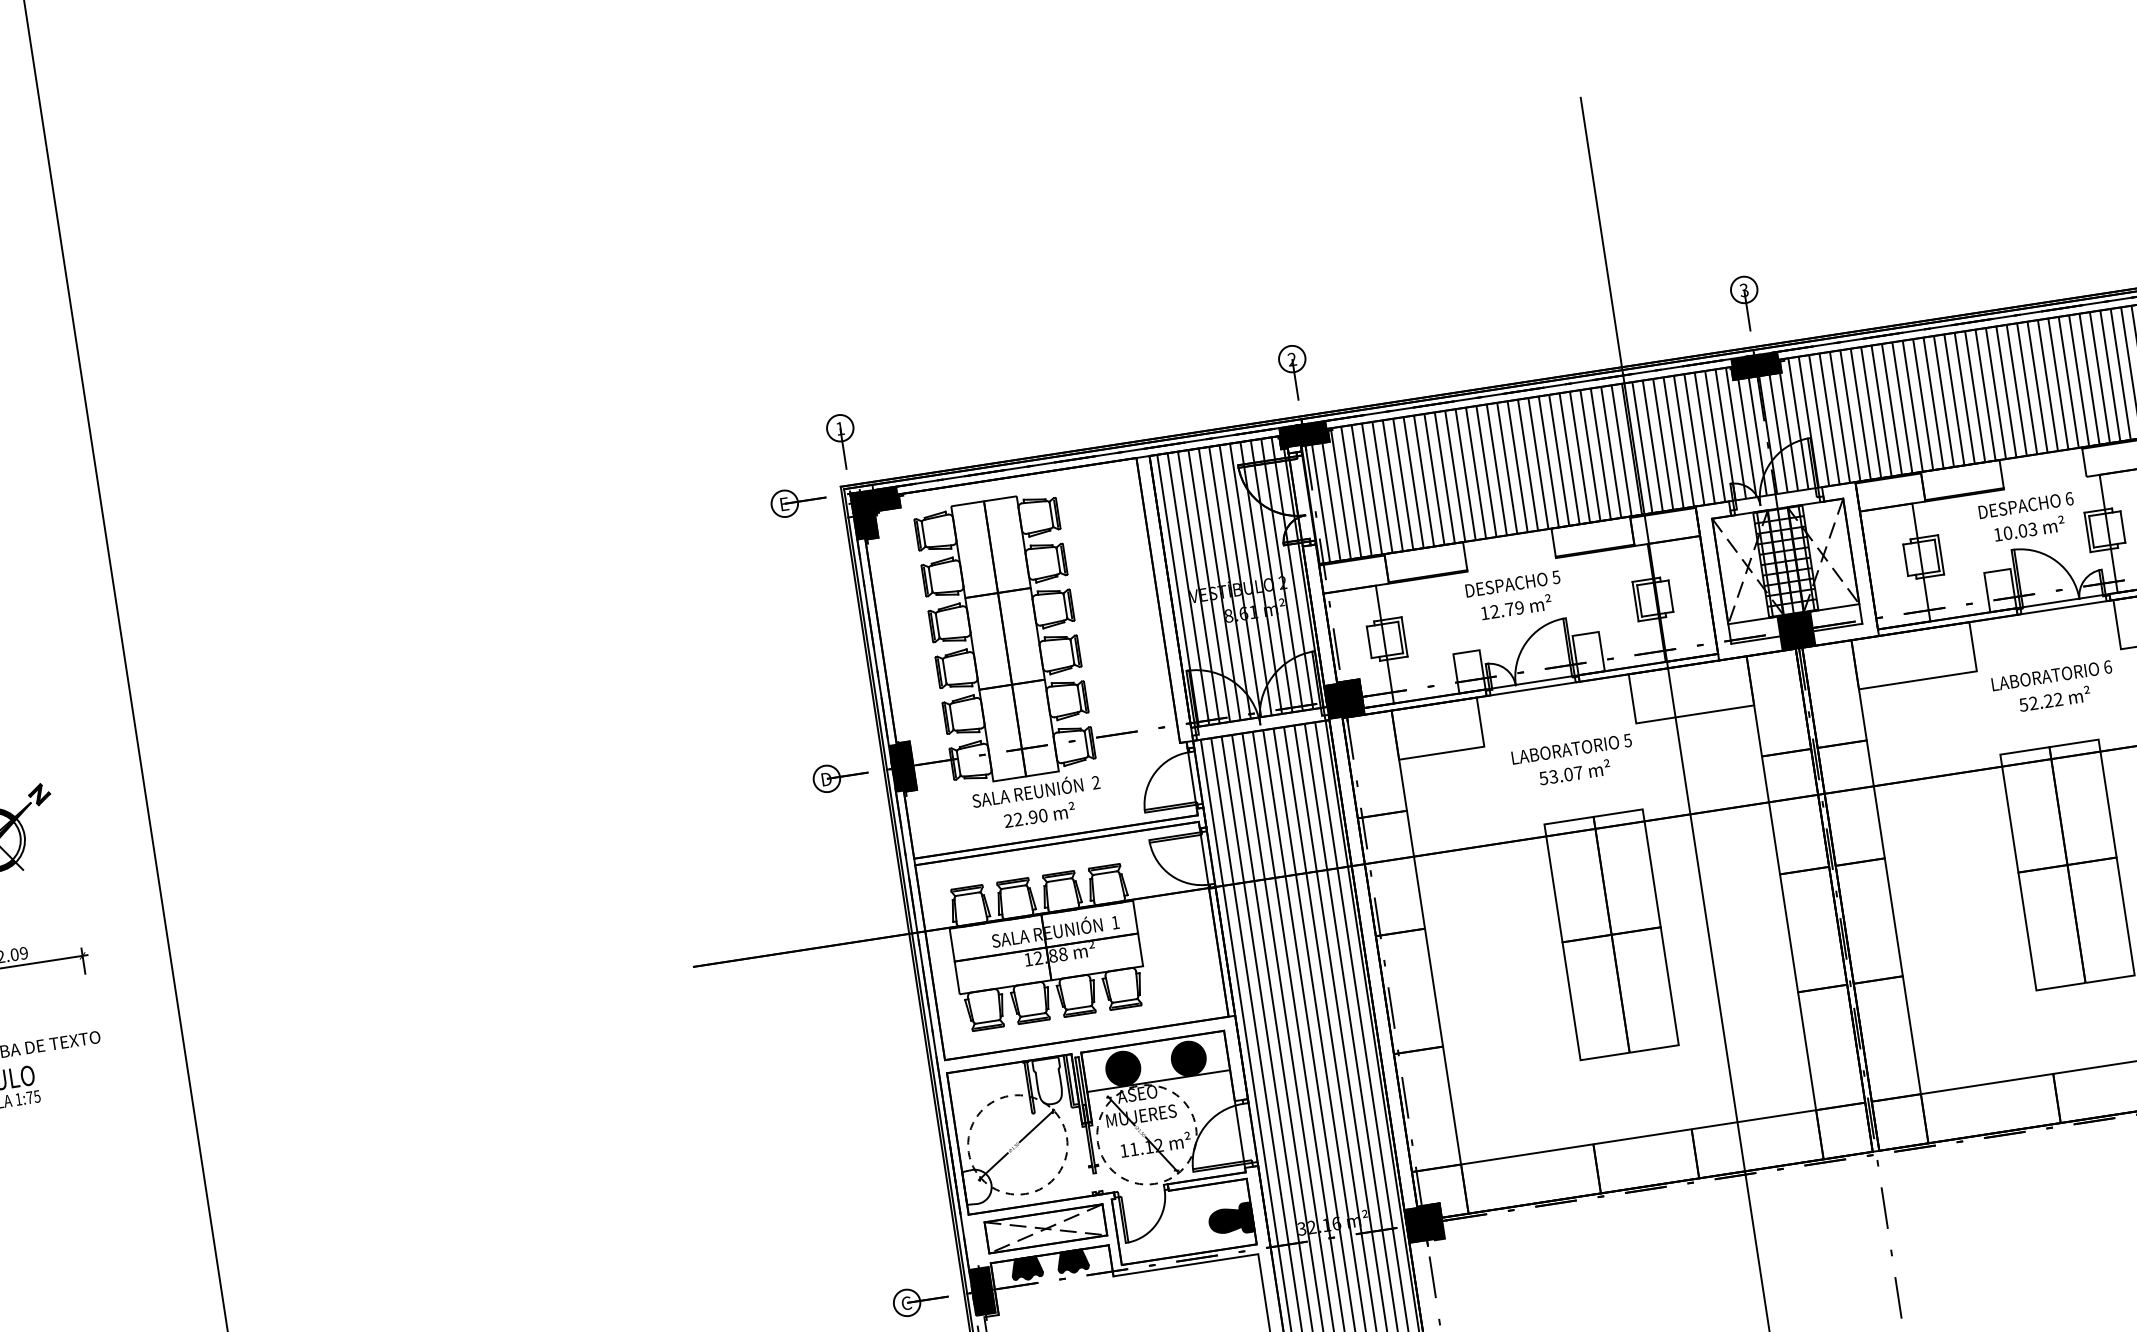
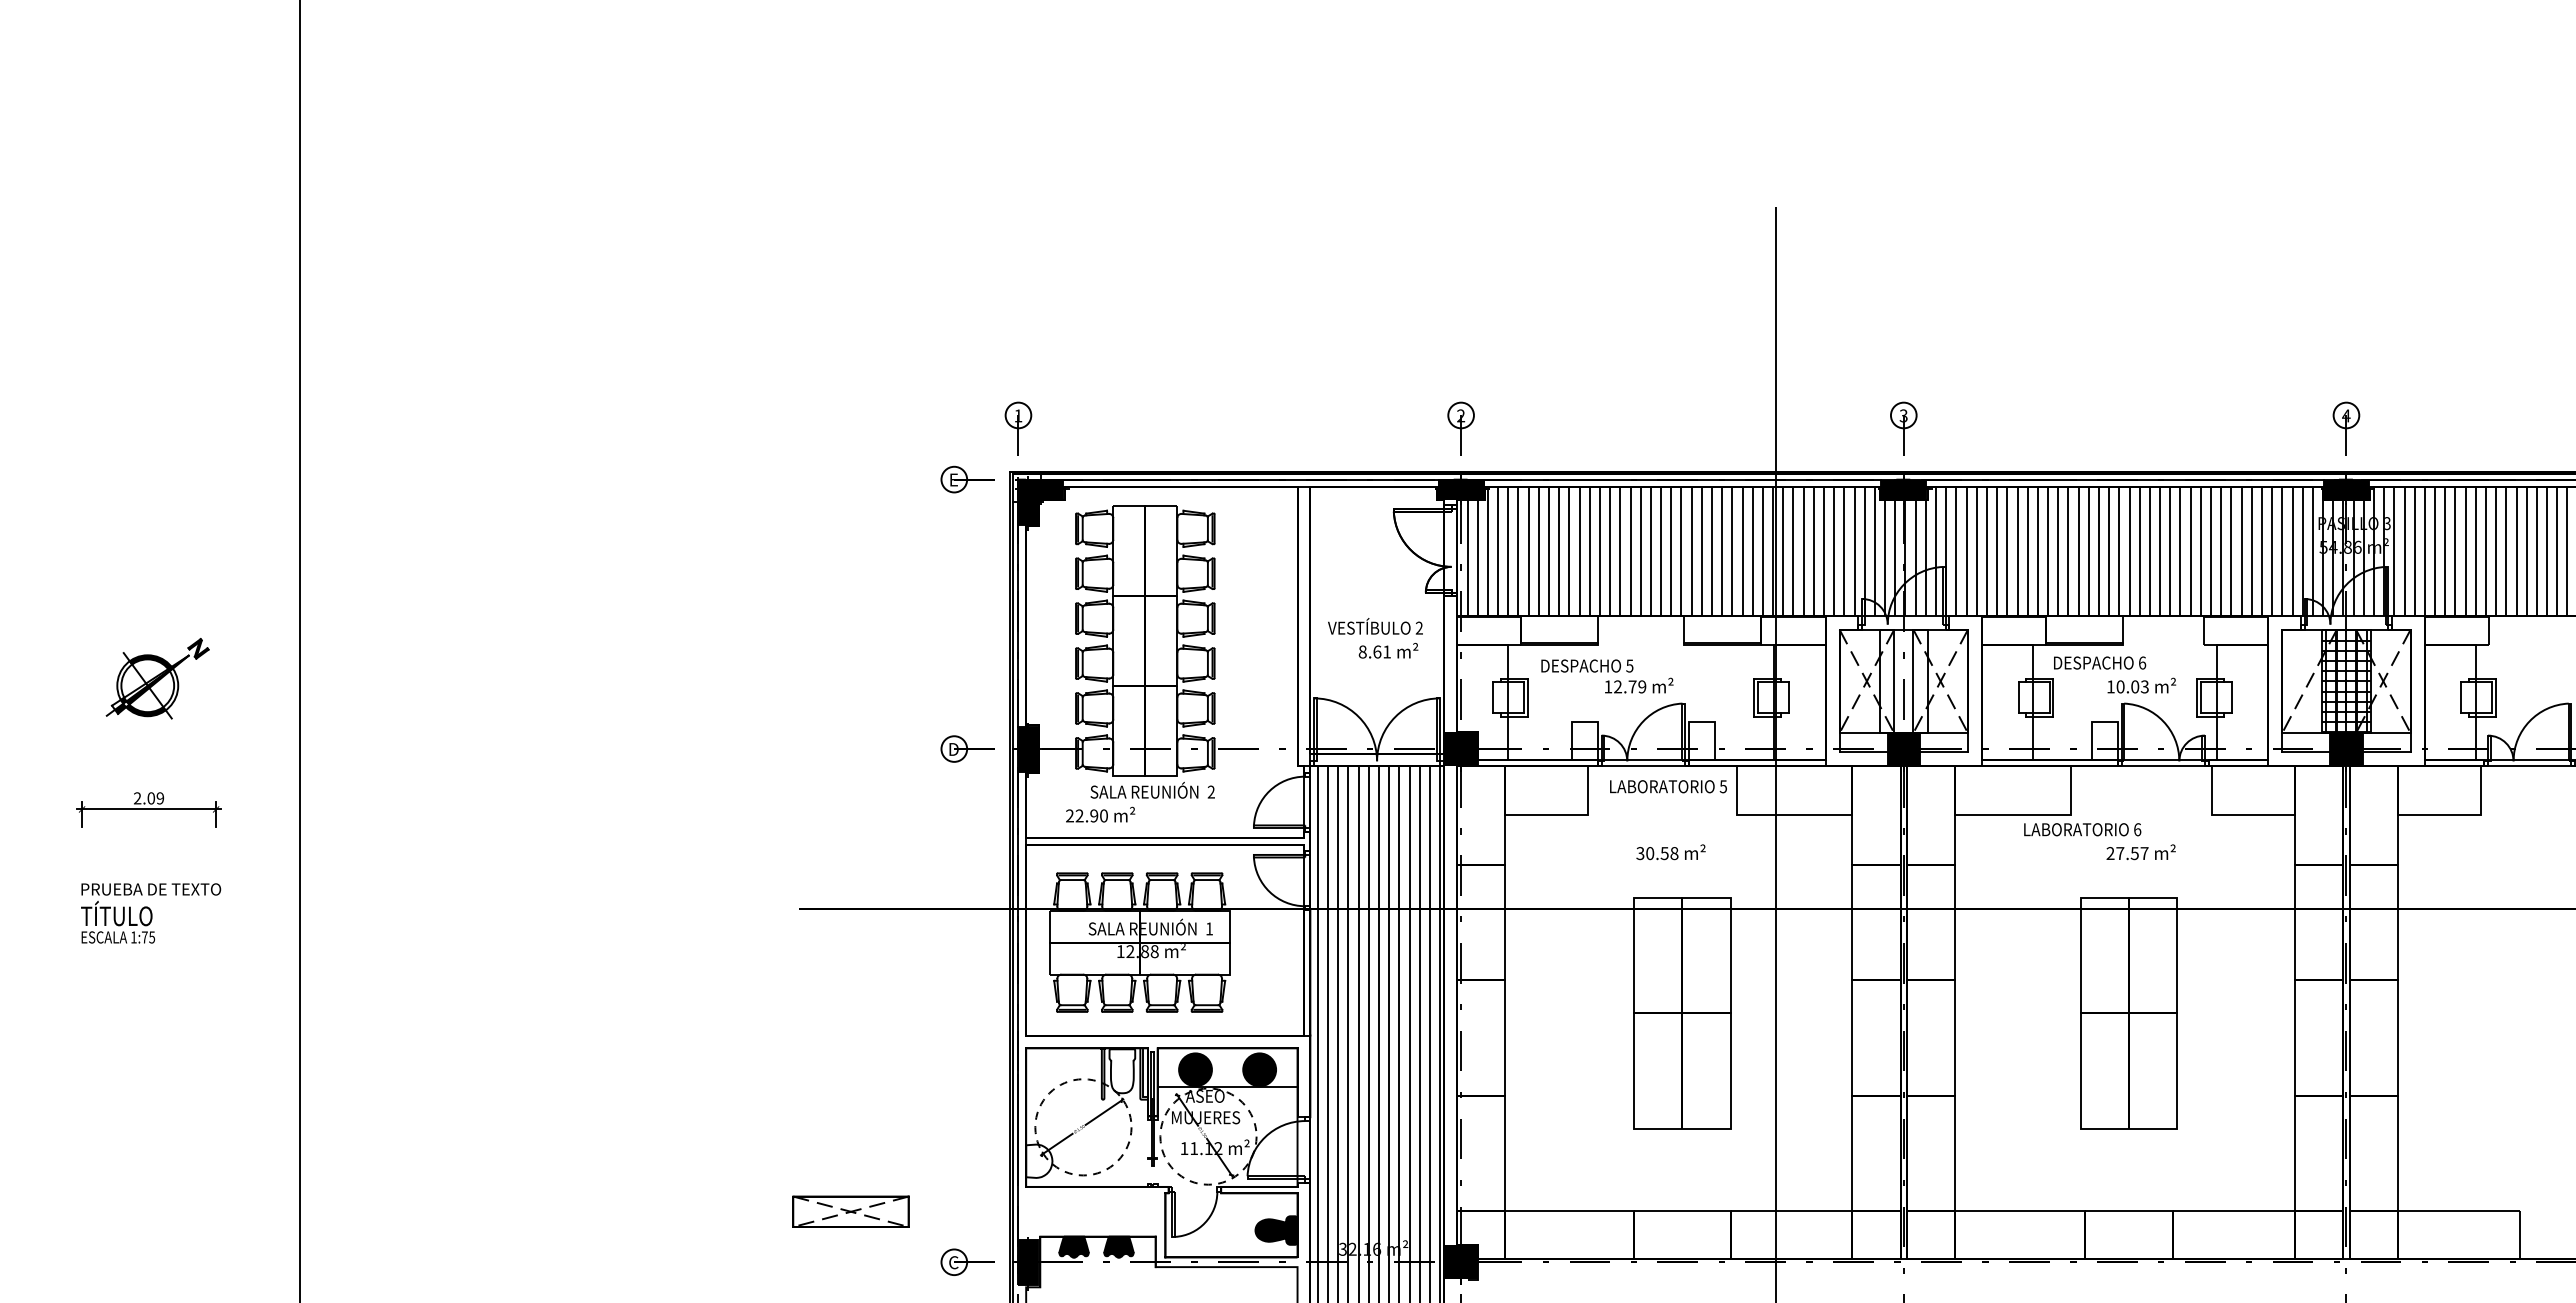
text: (2026, 504) -> (2100, 662), moved
hatch: (1785, 561) -> (1903, 681), removed
hatch: (1239, 581) -> (1378, 620), removed
text: (1512, 583) -> (1587, 665), moved
text: (2051, 675) -> (2082, 829), moved
text: (2041, 702) -> (2127, 853), 52.22 -> 27.57
text: (1571, 748) -> (1668, 786), moved
text: (1561, 775) -> (1657, 853), 53.07 -> 30.58
text: (1039, 814) -> (1100, 814), moved
part: (1045, 1228) -> (850, 1211), moved

